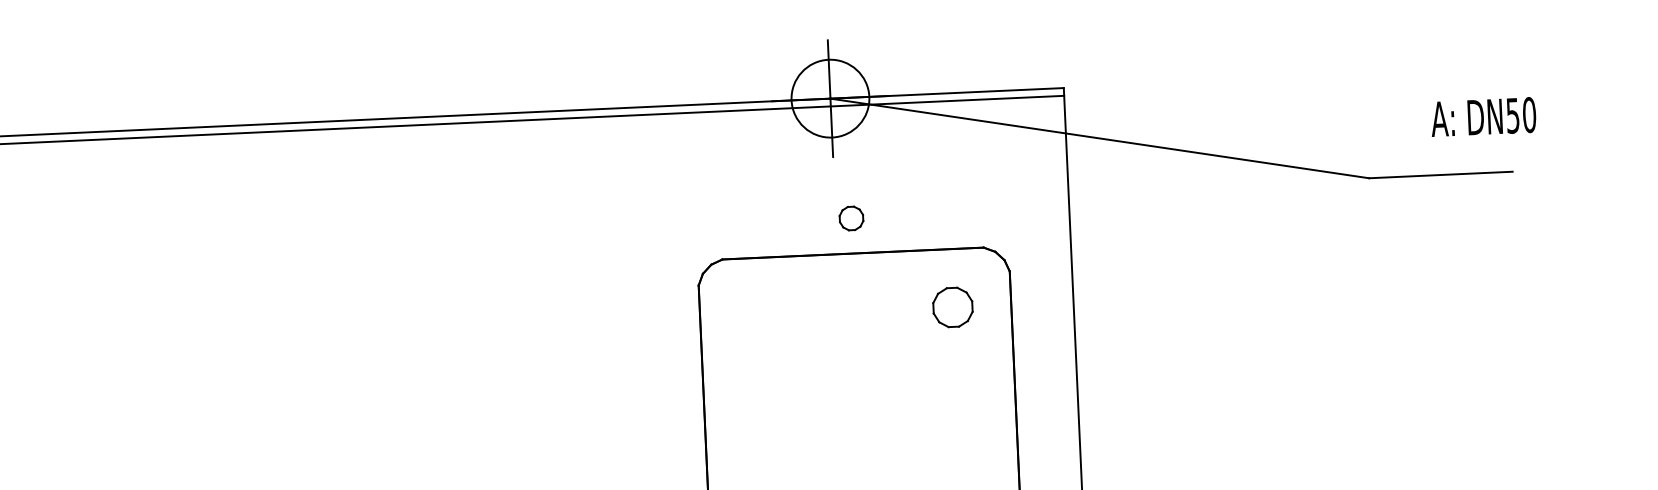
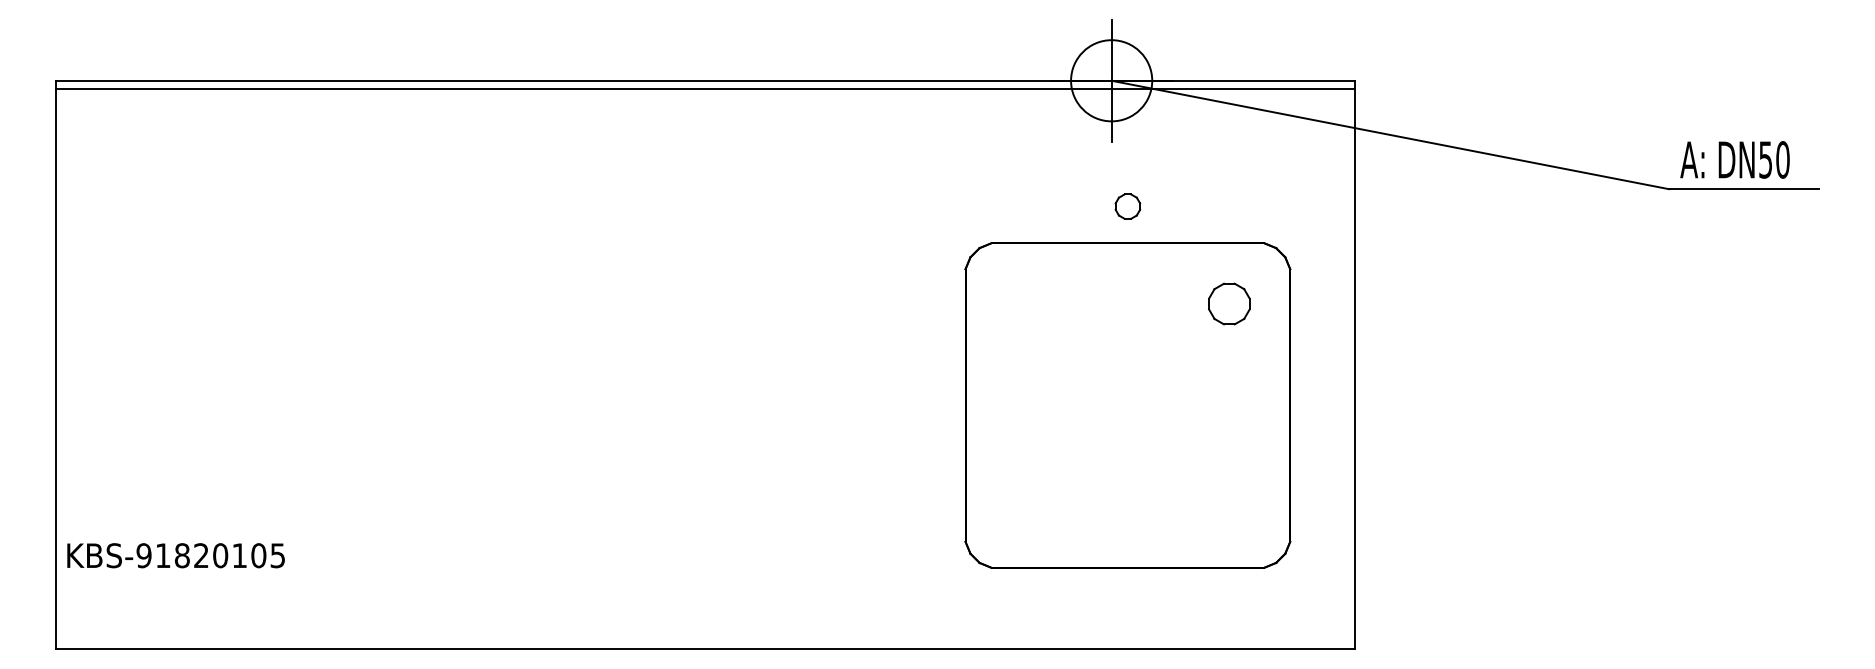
text: (1483, 116) -> (1734, 159), moved

